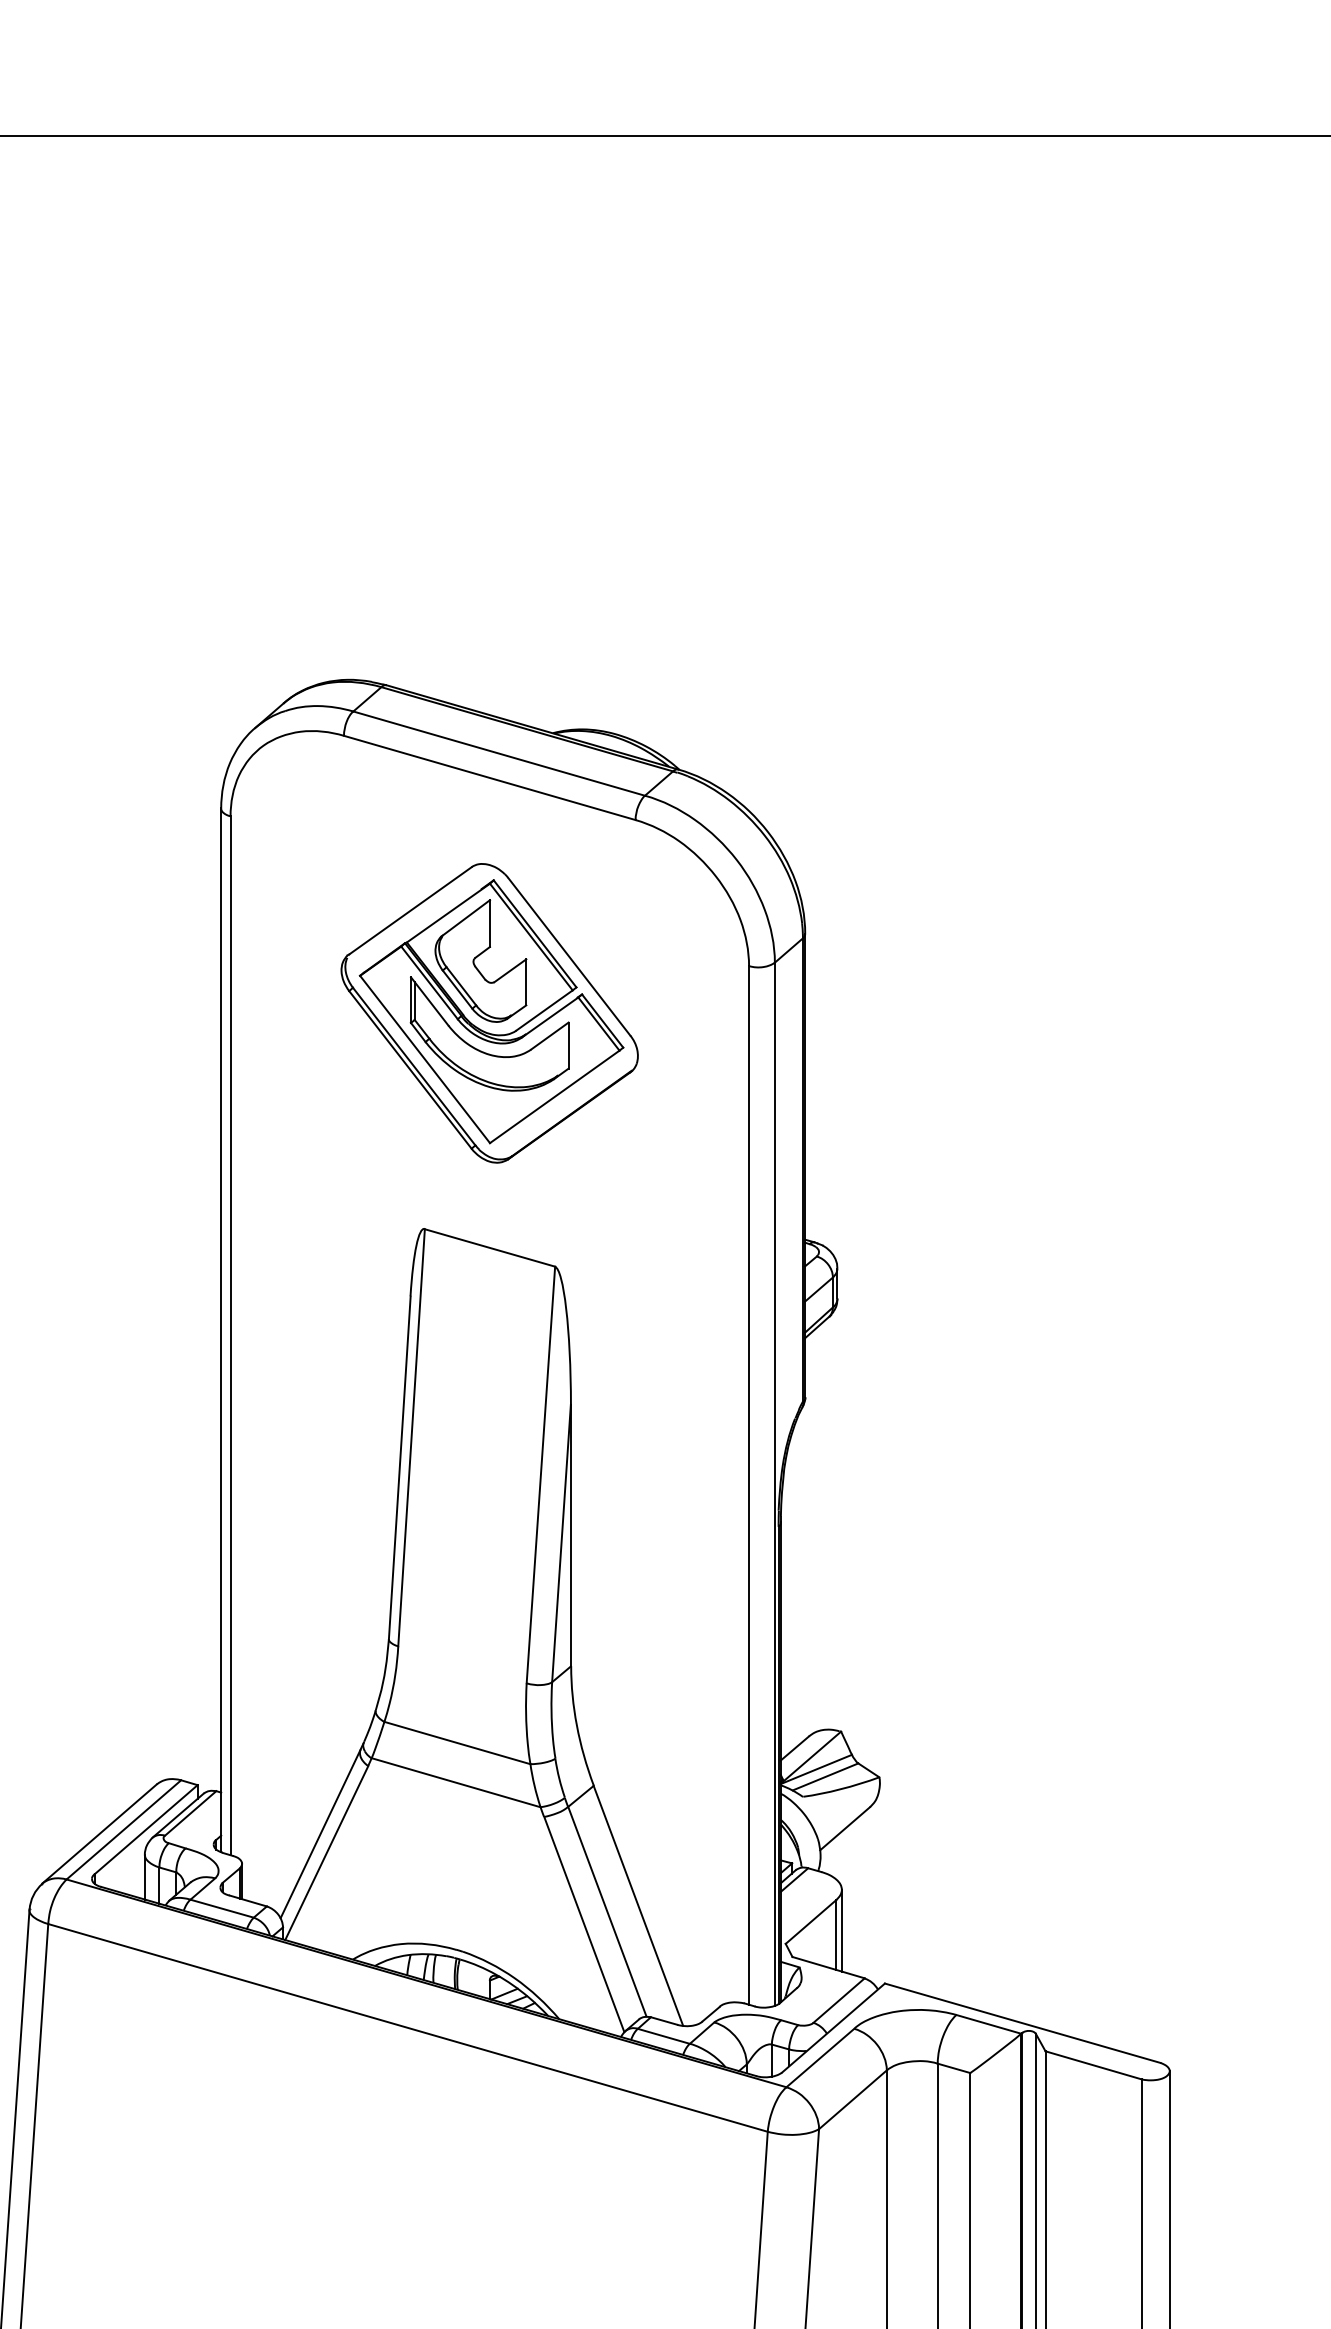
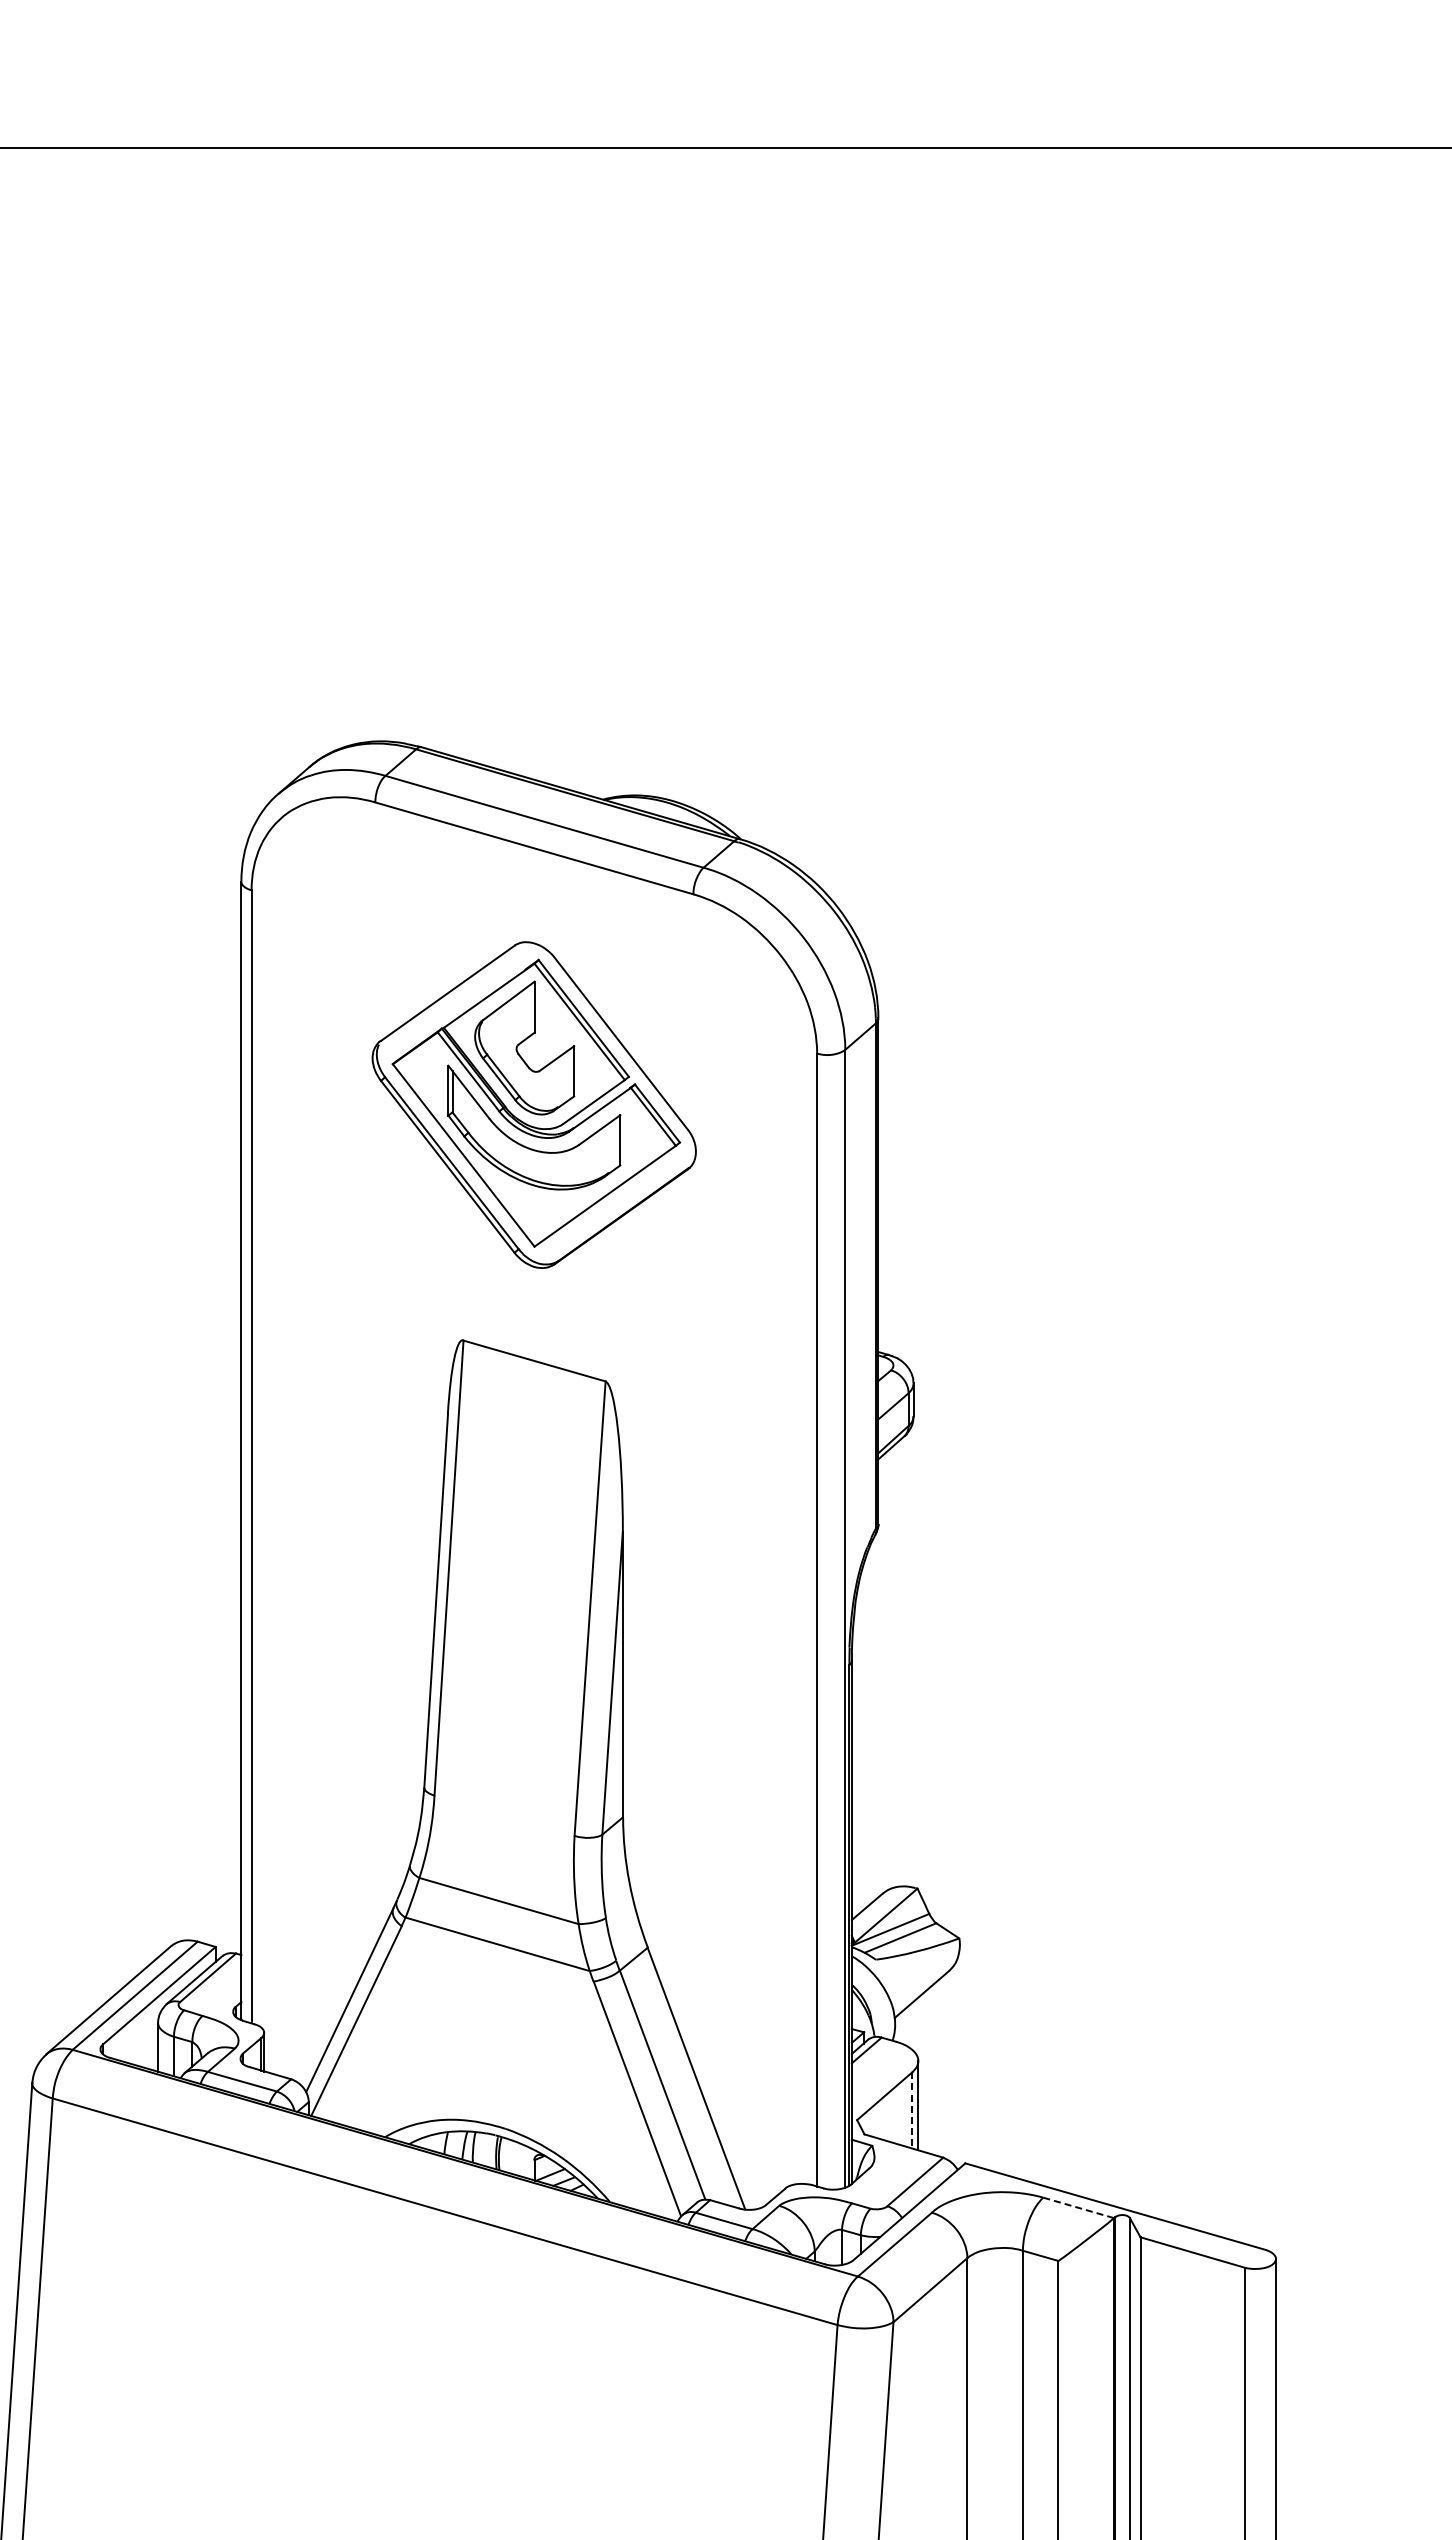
line: (836, 1935) -> (912, 2111), solid -> dashed
line: (988, 2023) -> (1078, 2207), solid -> dashed

